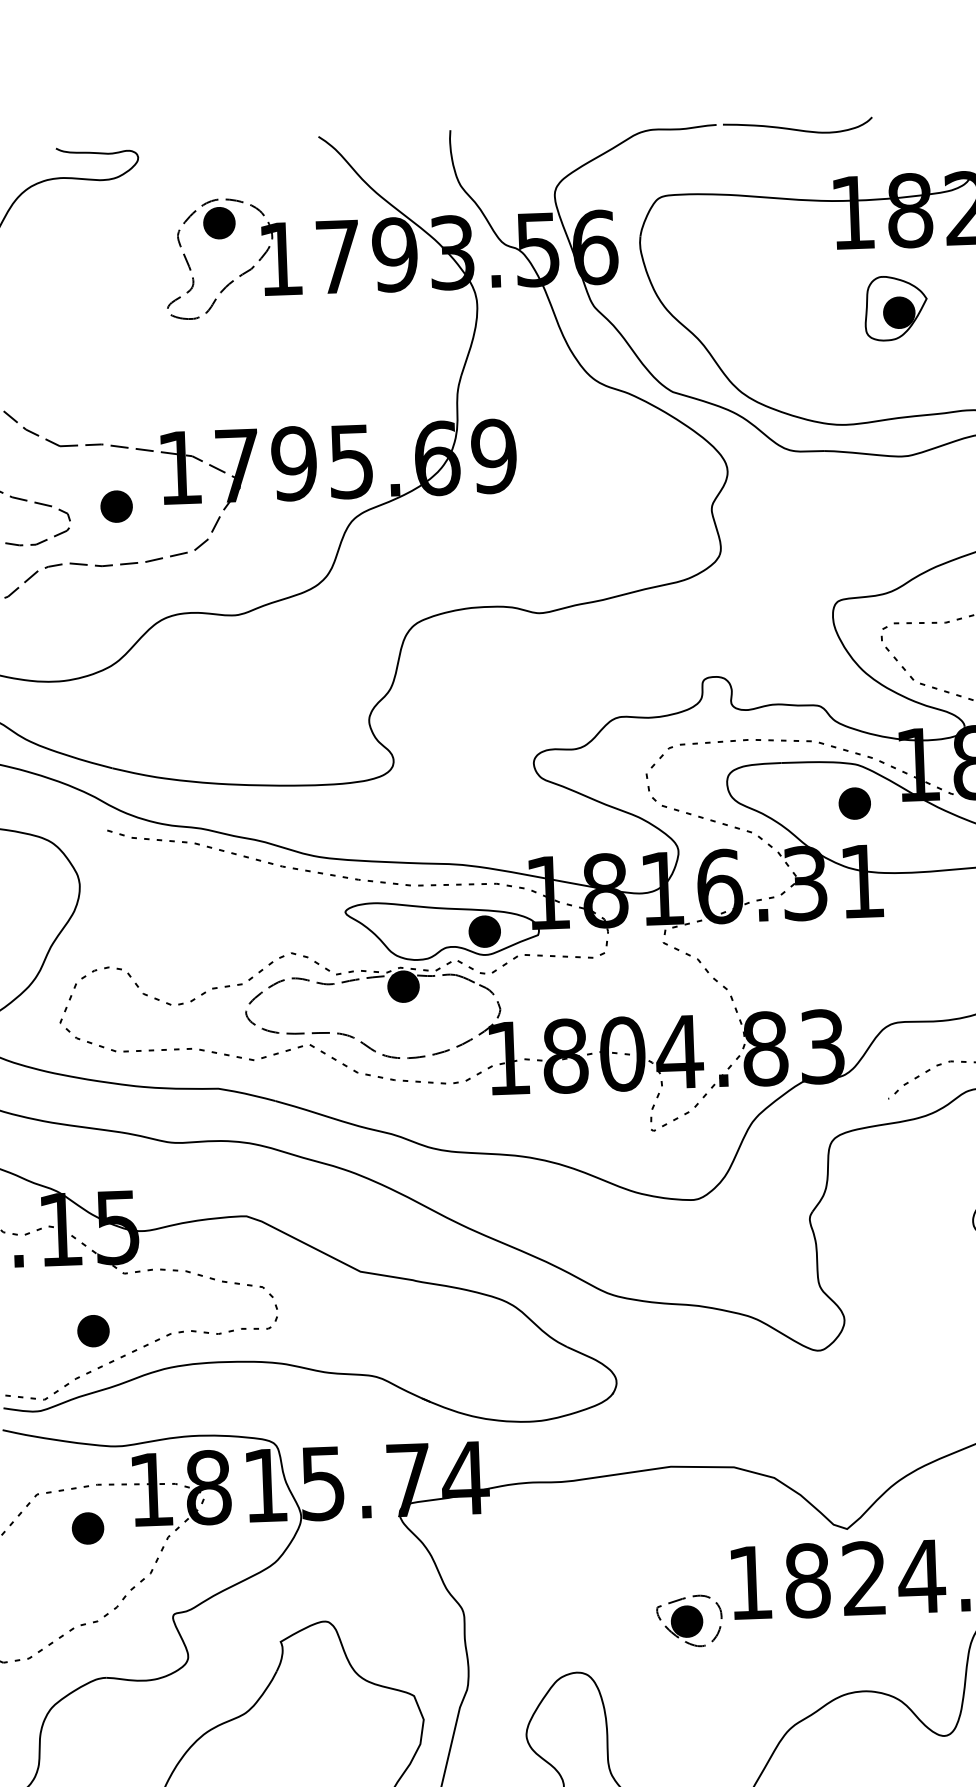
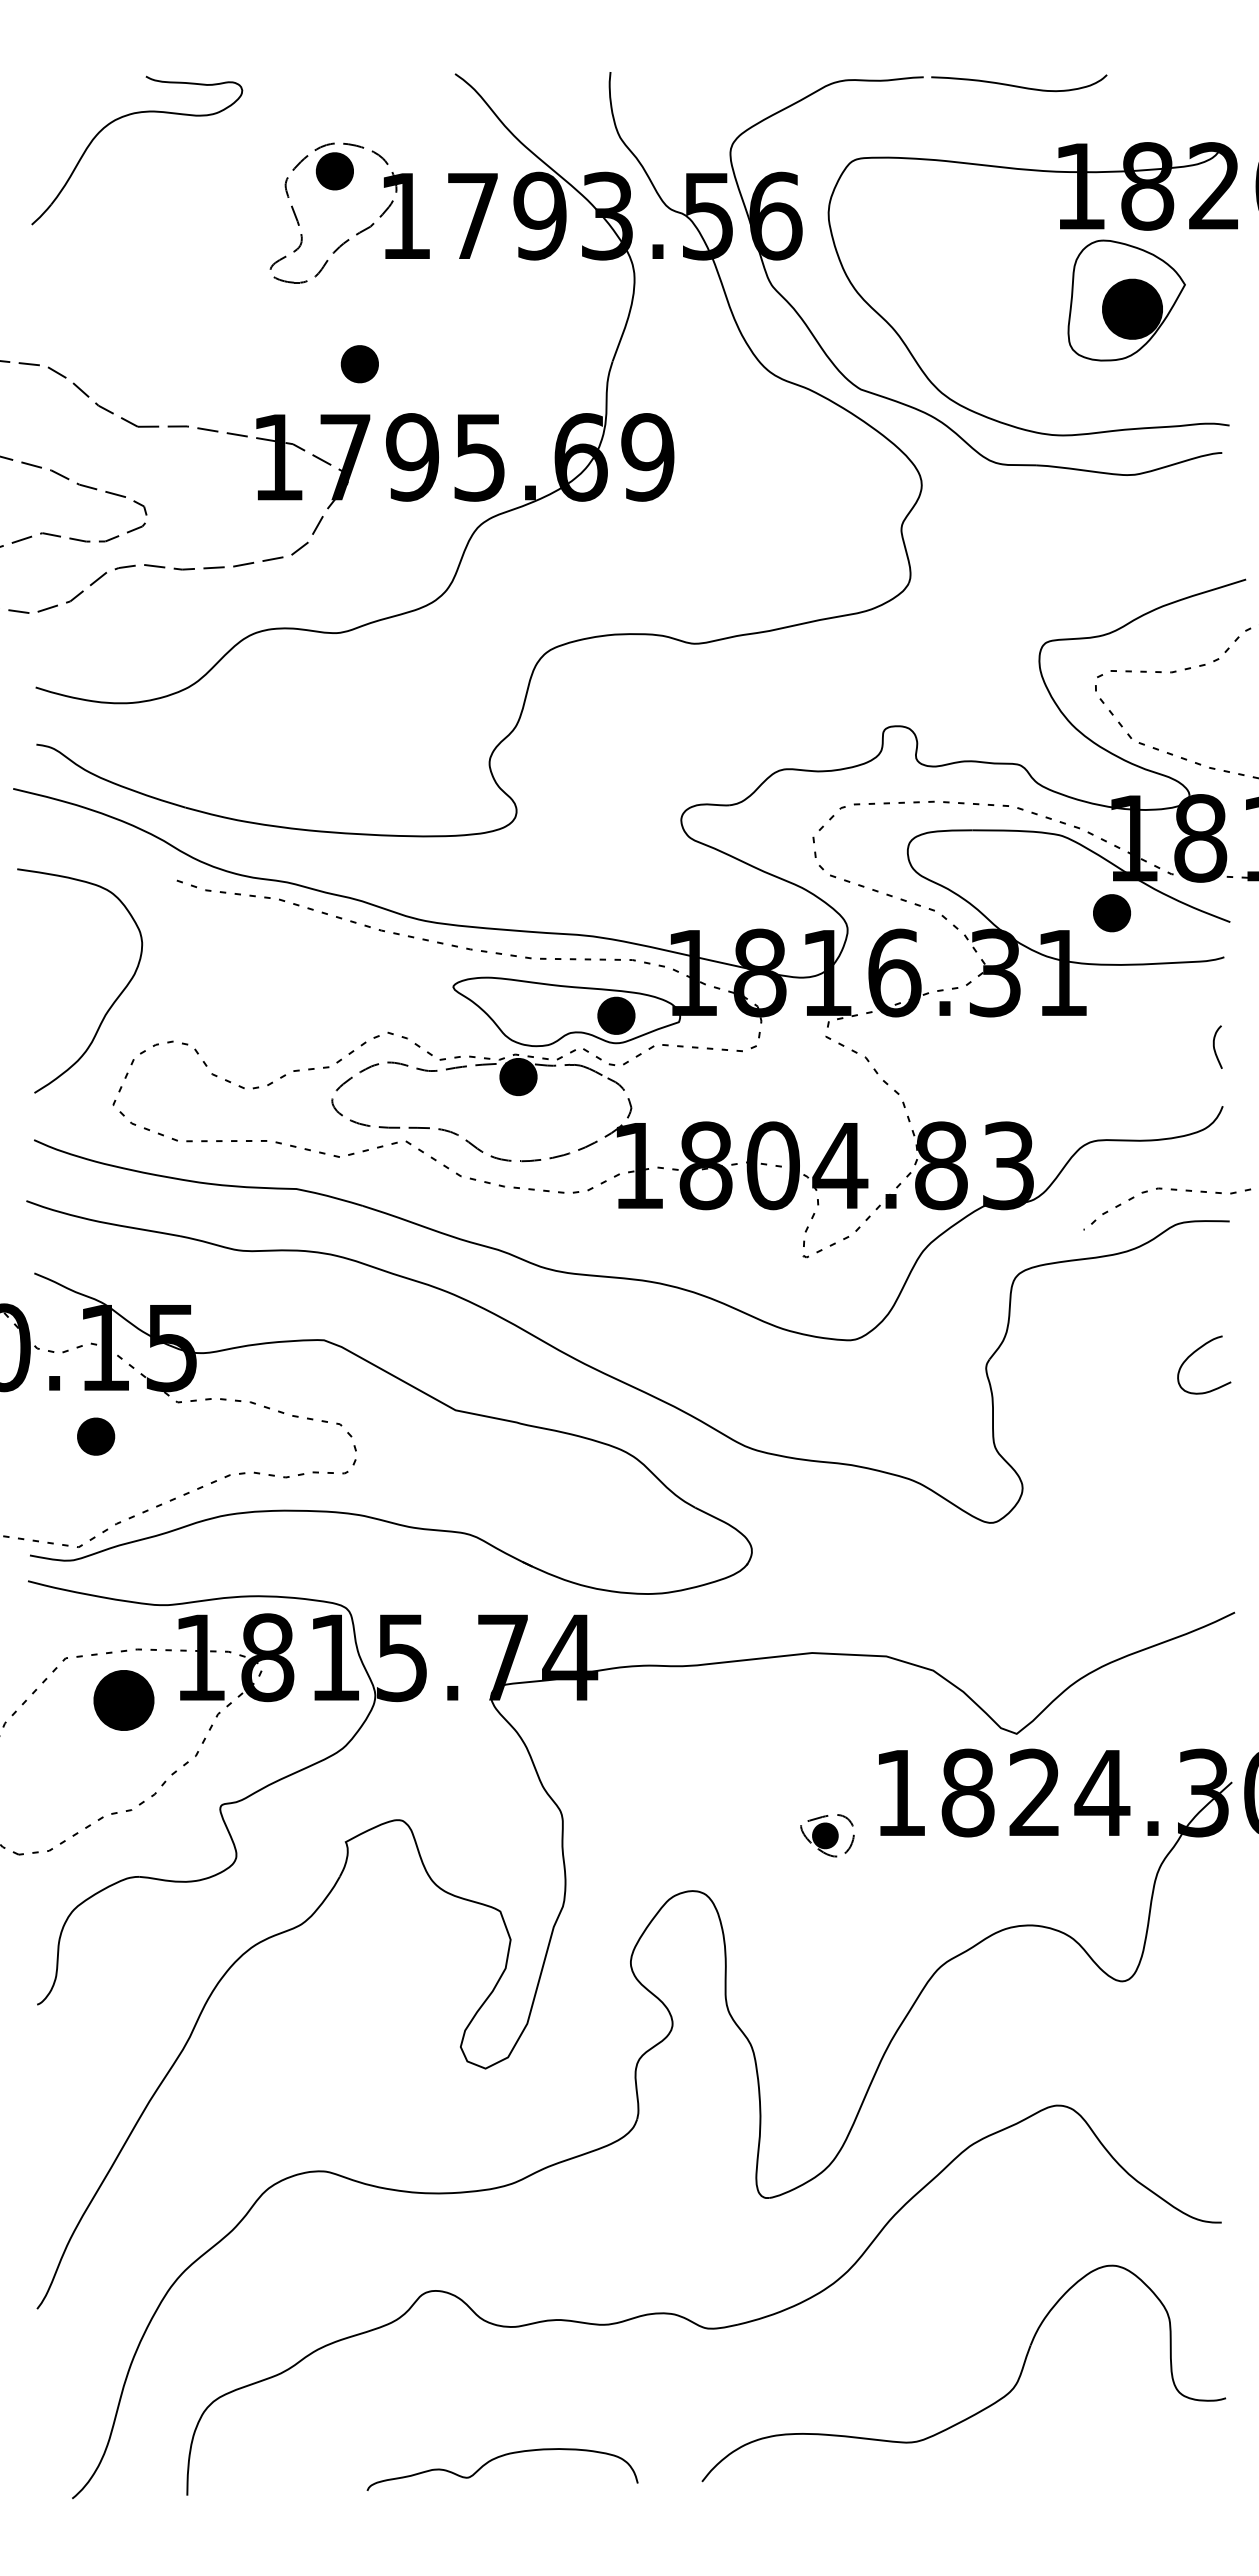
part: (895, 308) -> (1126, 300), size x1.6
part: (116, 506) -> (359, 364), moved
part: (854, 803) -> (1111, 913), moved
part: (93, 1330) -> (96, 1436), moved
part: (88, 1528) -> (124, 1700), size x1.6
part: (689, 1621) -> (827, 1835), size x0.7

